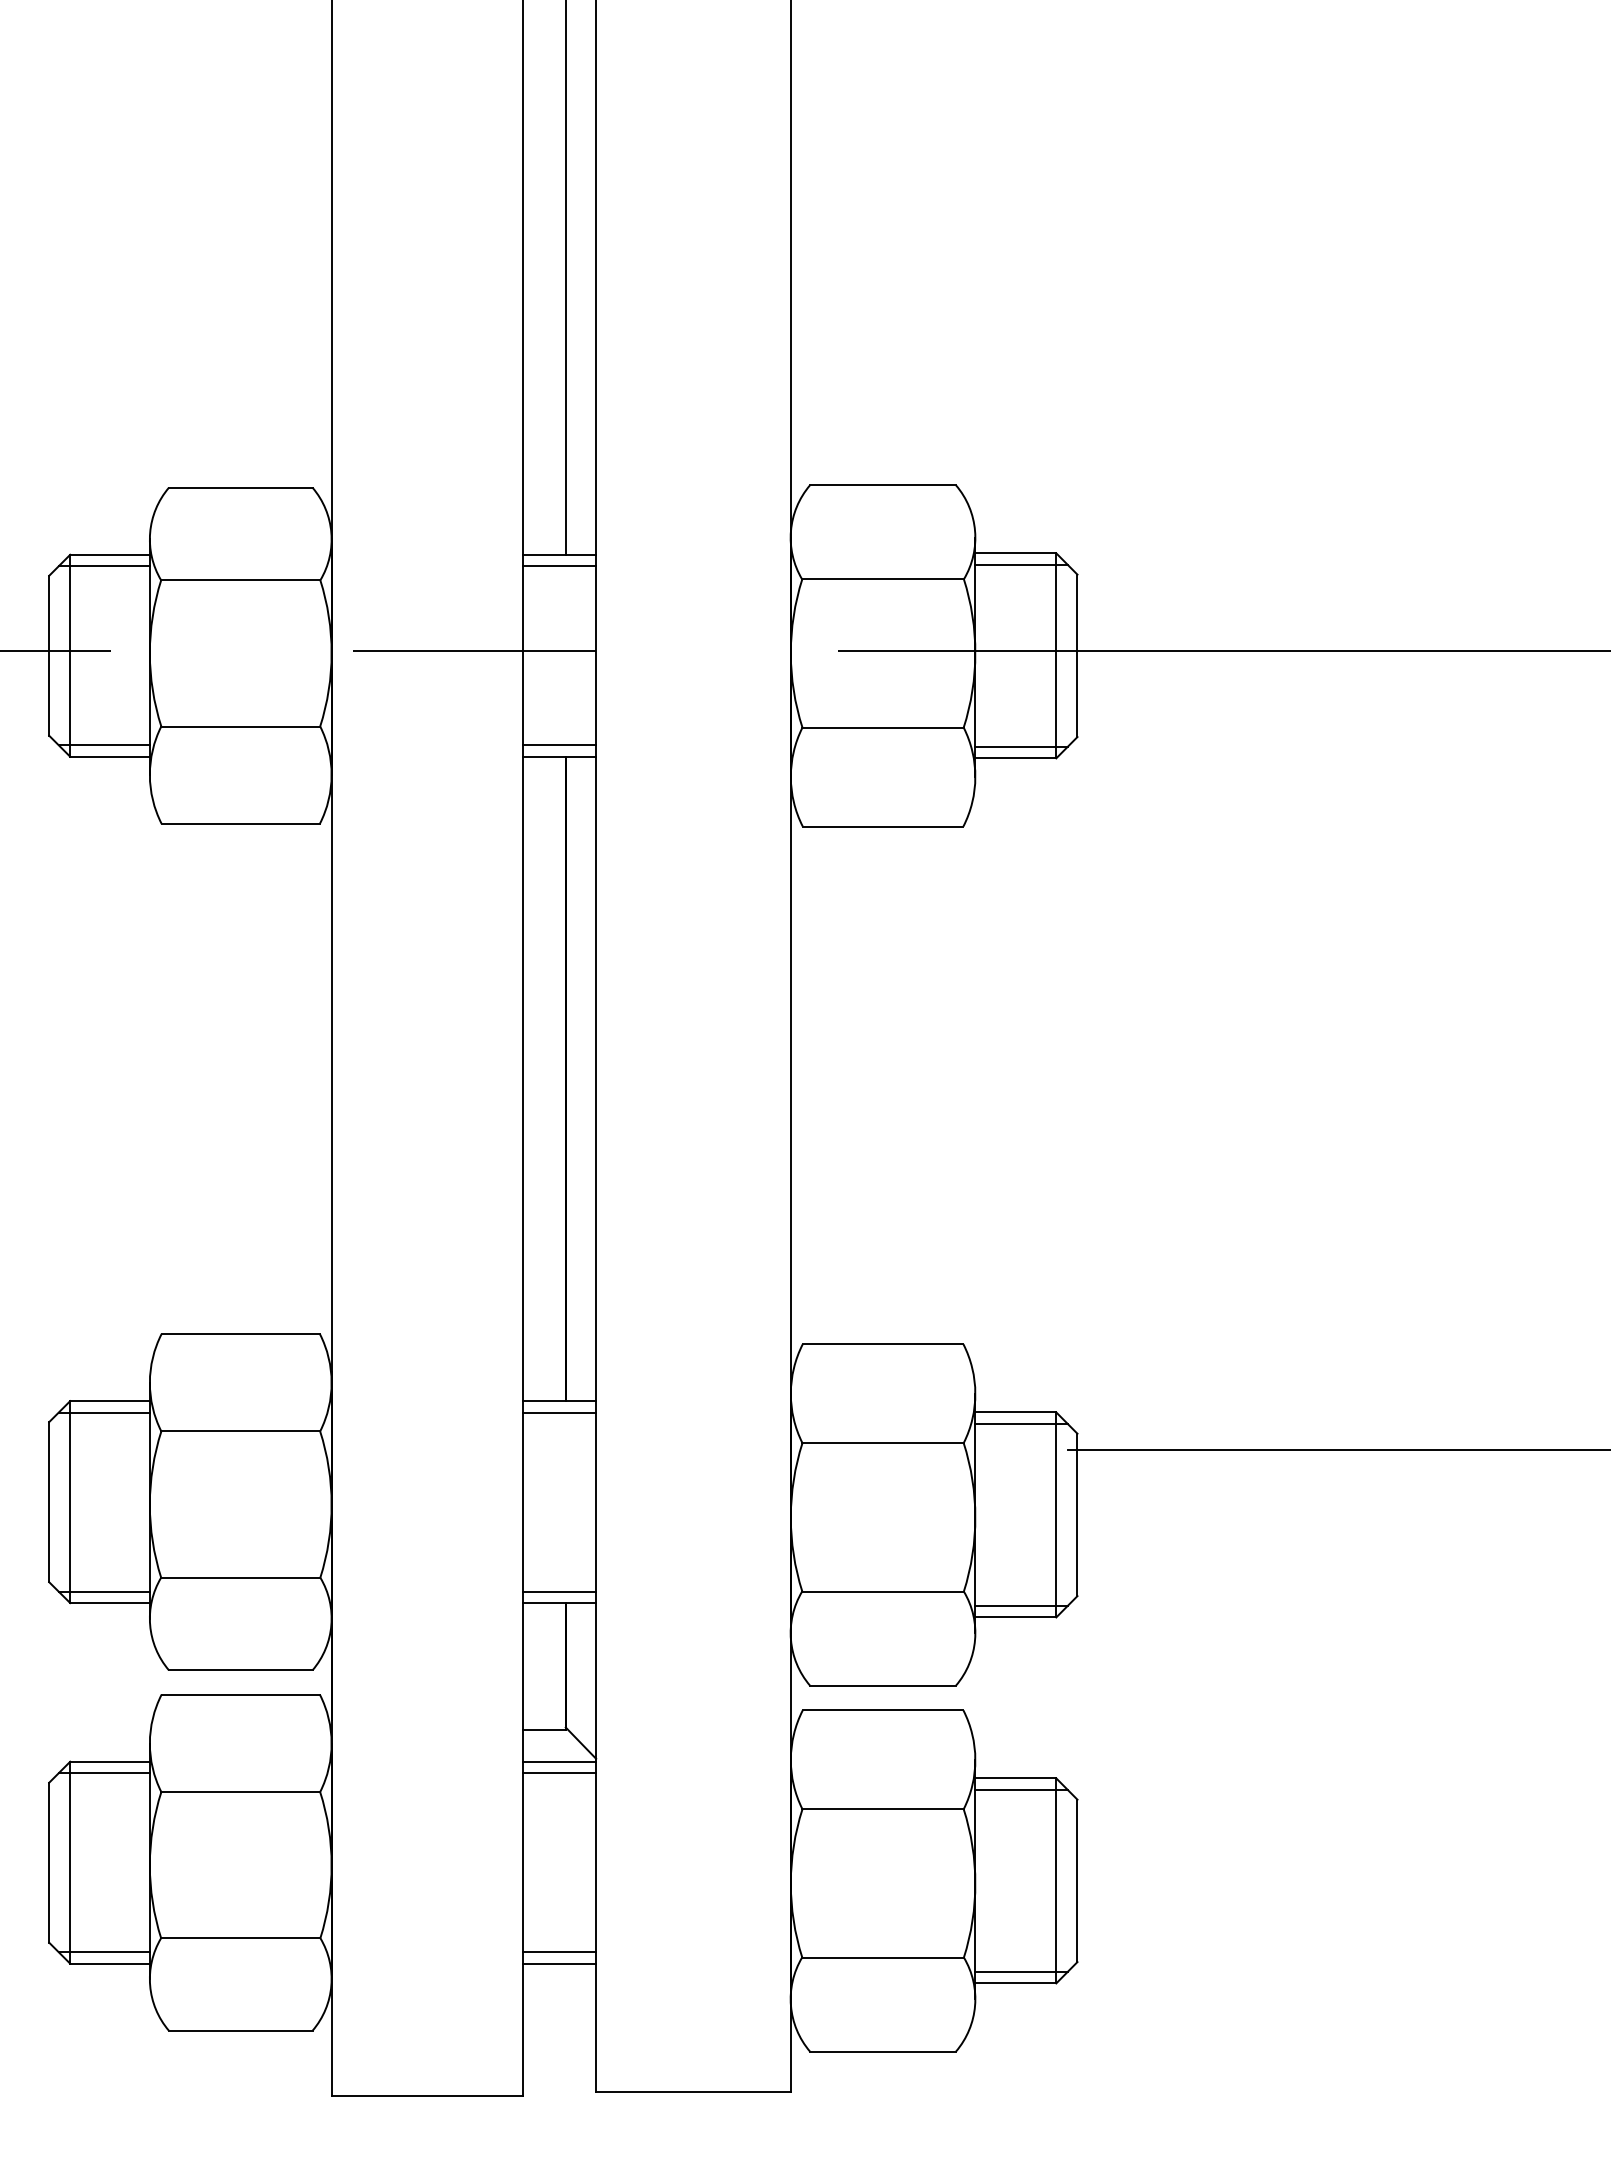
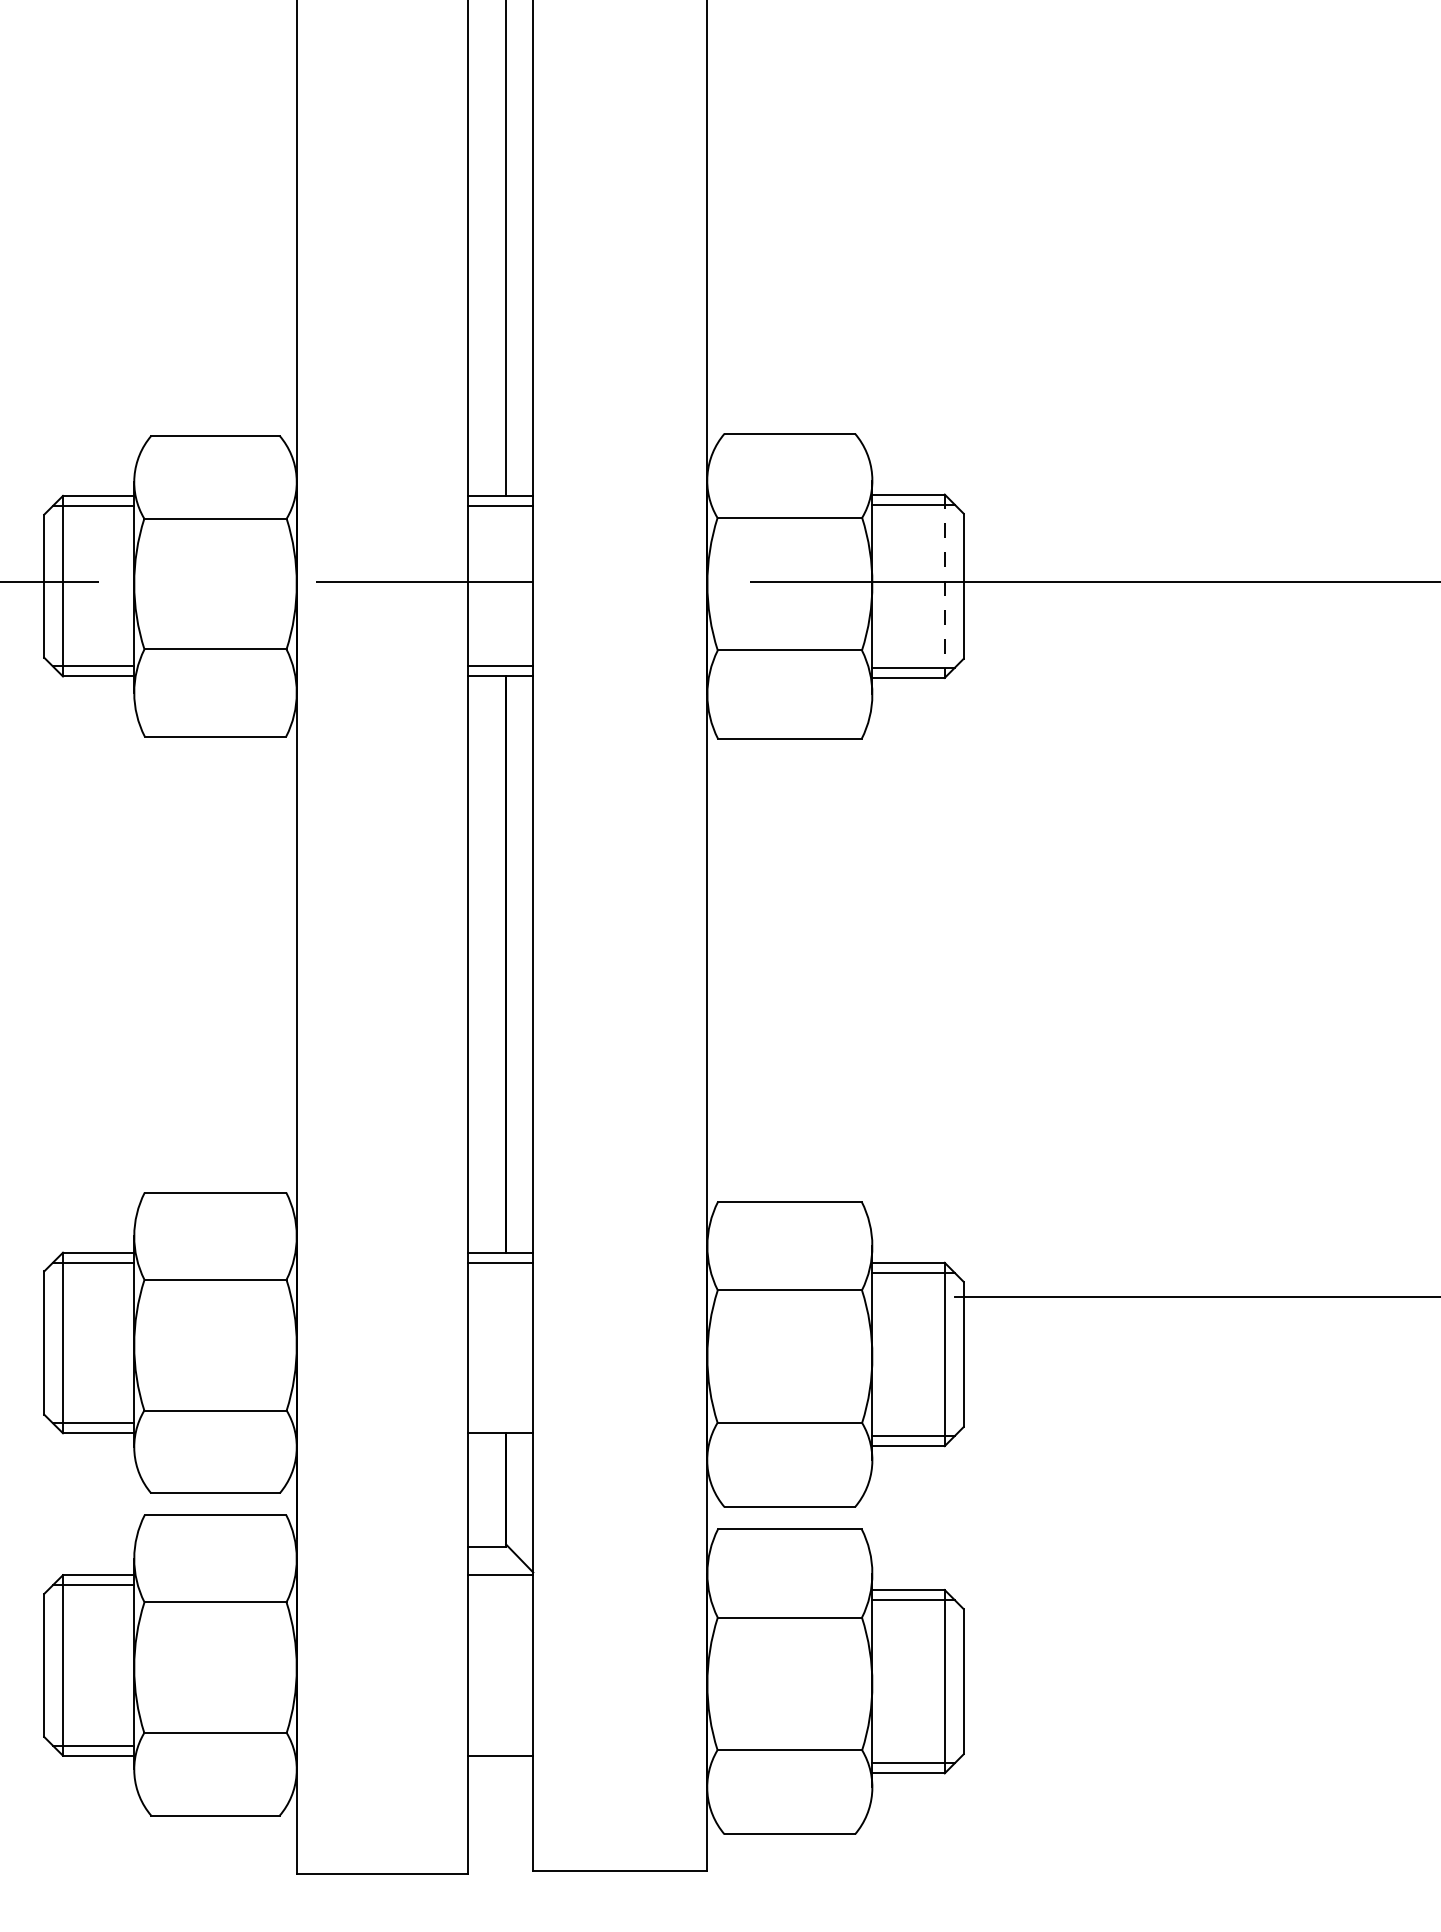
line: (1056, 655) -> (944, 585), solid -> dashed
line: (559, 1591) -> (500, 1422), removed
line: (559, 1773) -> (500, 1585), removed
line: (559, 1952) -> (500, 1745), removed

